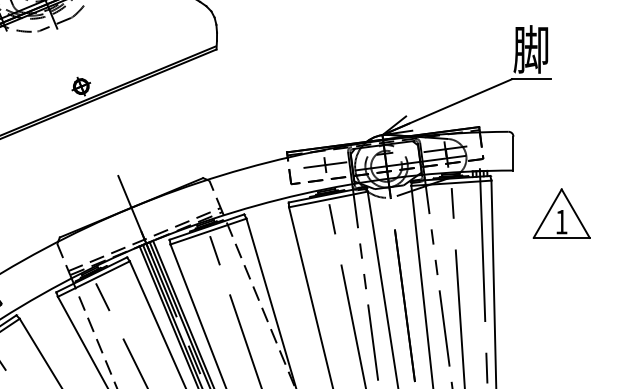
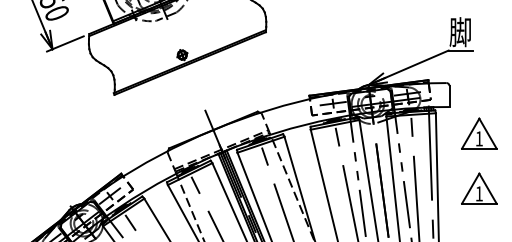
part: (561, 302) -> (479, 188), added

